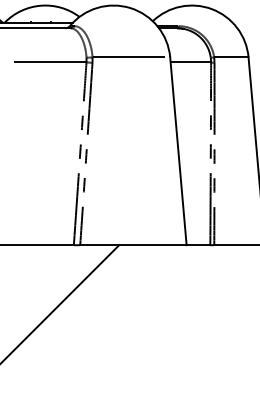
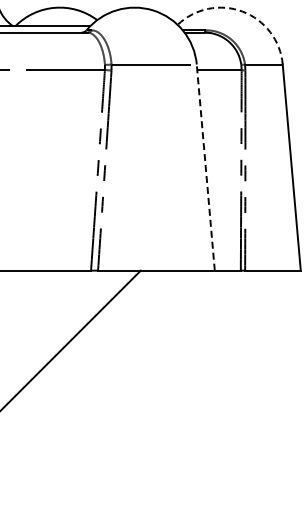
arc: (211, 9) -> (242, 11), solid -> dashed
line: (178, 151) -> (205, 167), solid -> dashed

